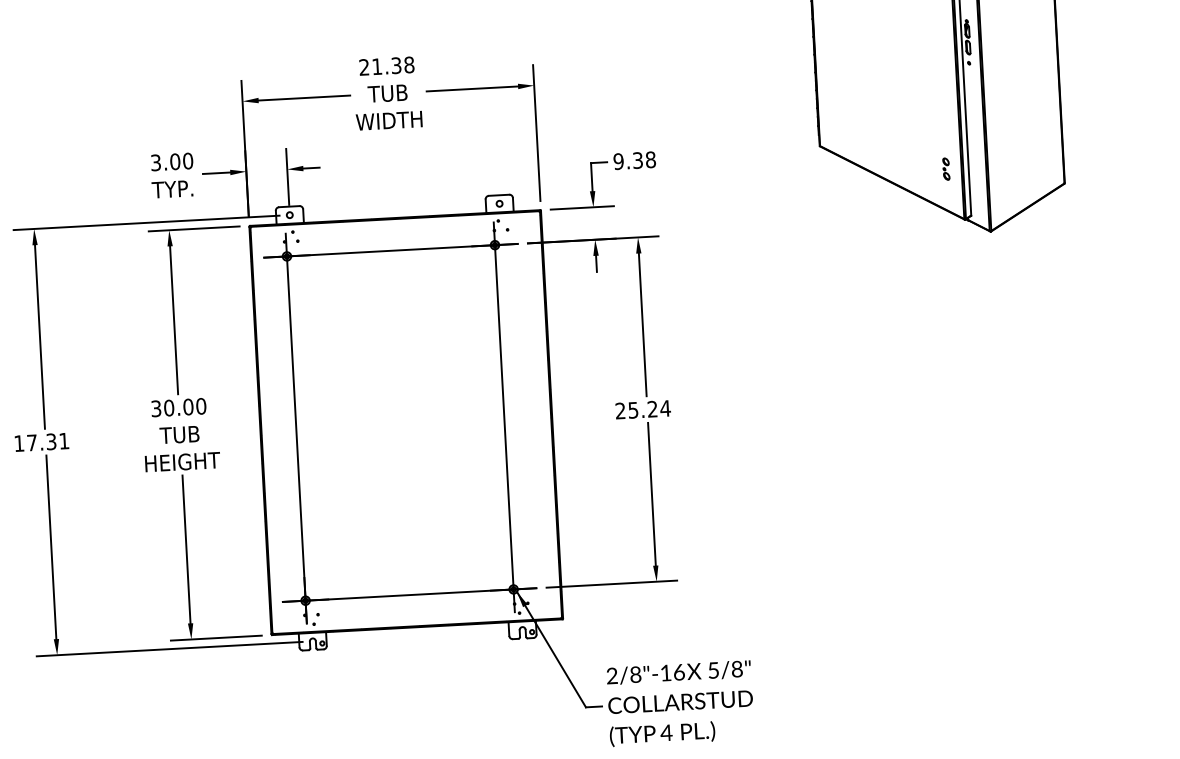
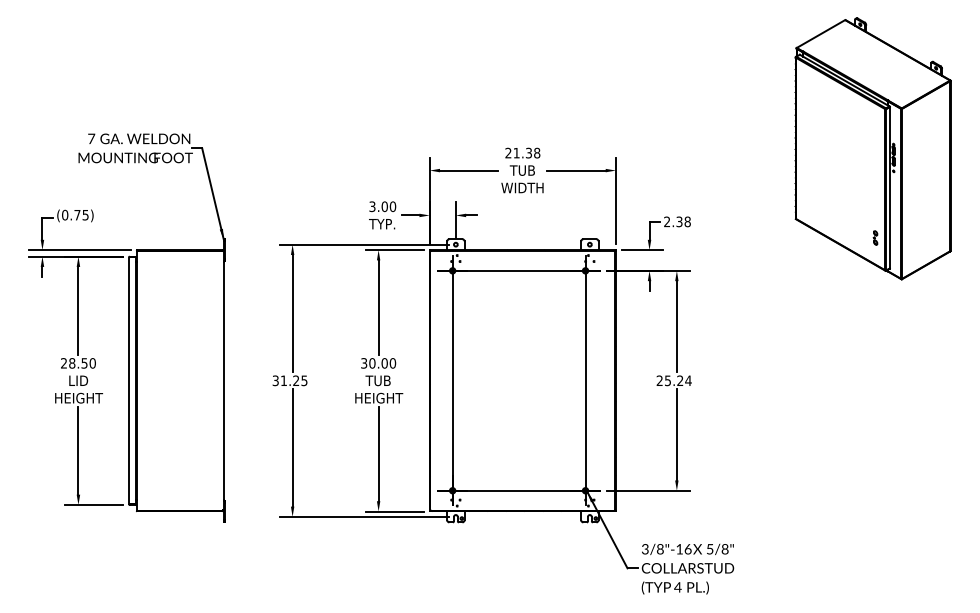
text: (619, 160) -> (667, 221), 9.38 -> 2.38
text: (40, 441) -> (289, 380), 17.31 -> 31.25
text: (612, 677) -> (645, 550), 2/8"-16 -> 3/8"-16

